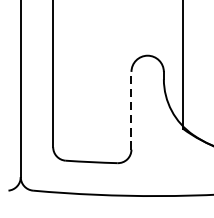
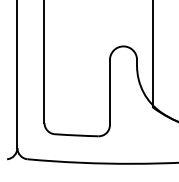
line: (130, 110) -> (109, 92), dashed -> solid

